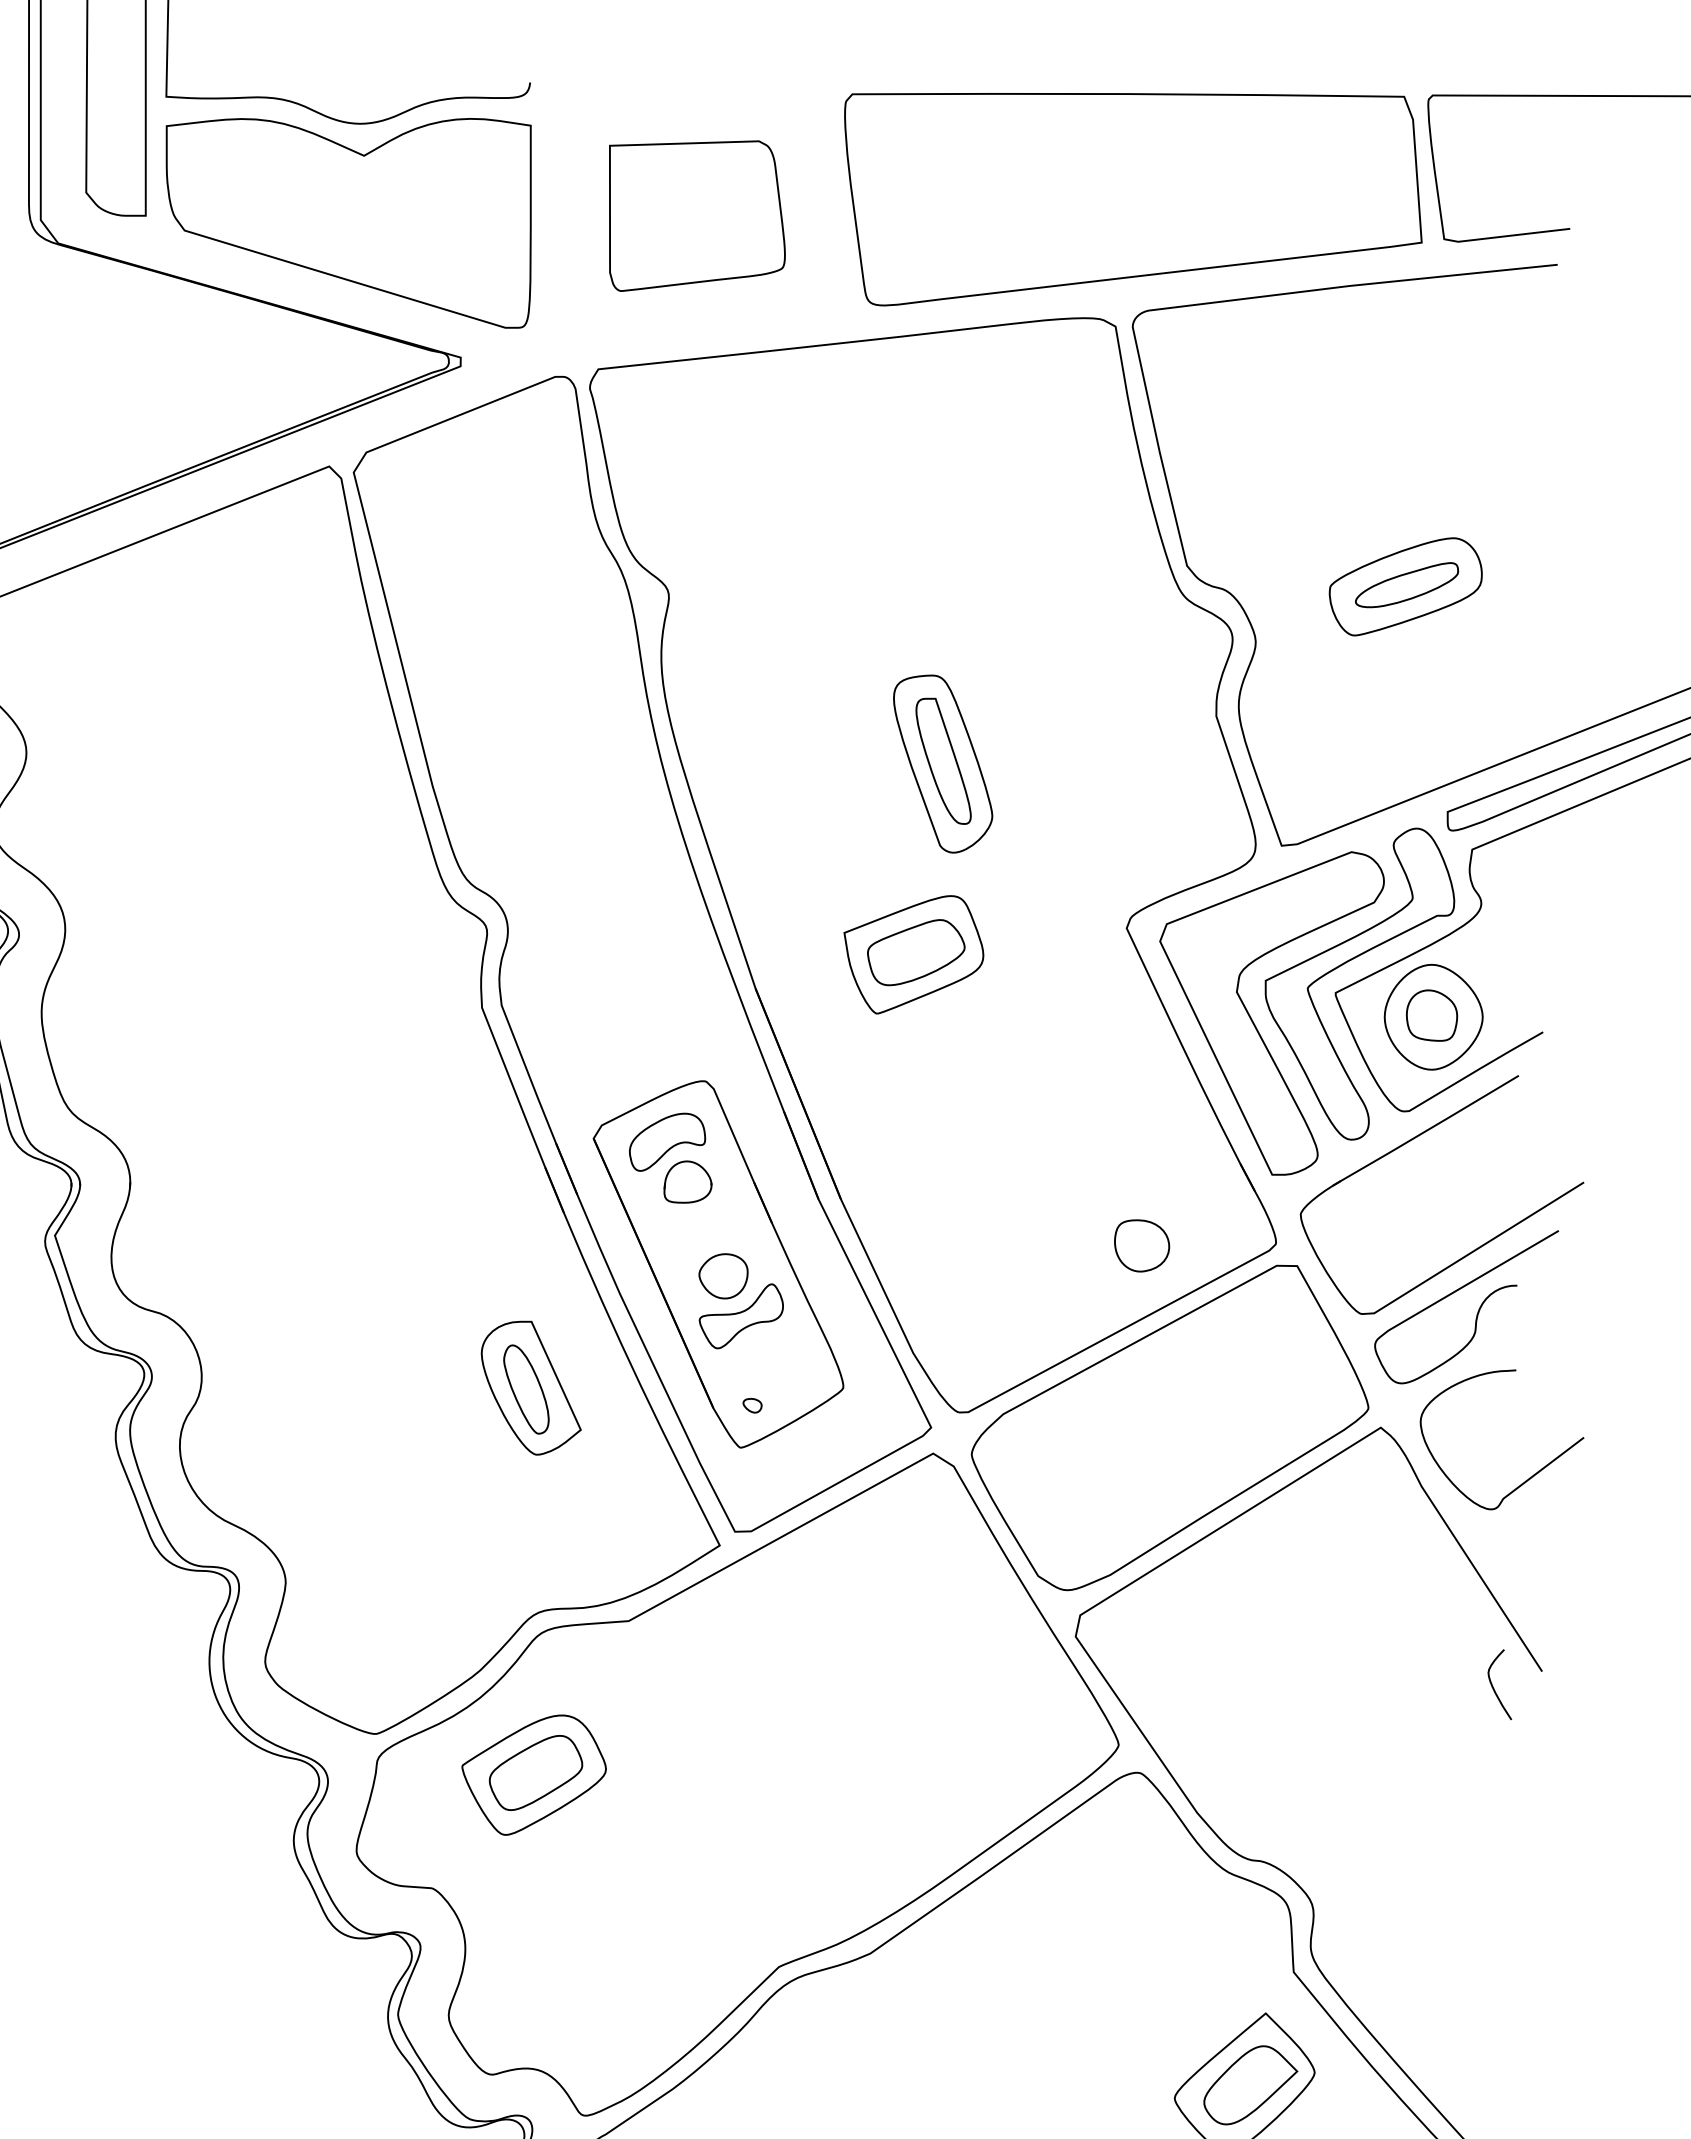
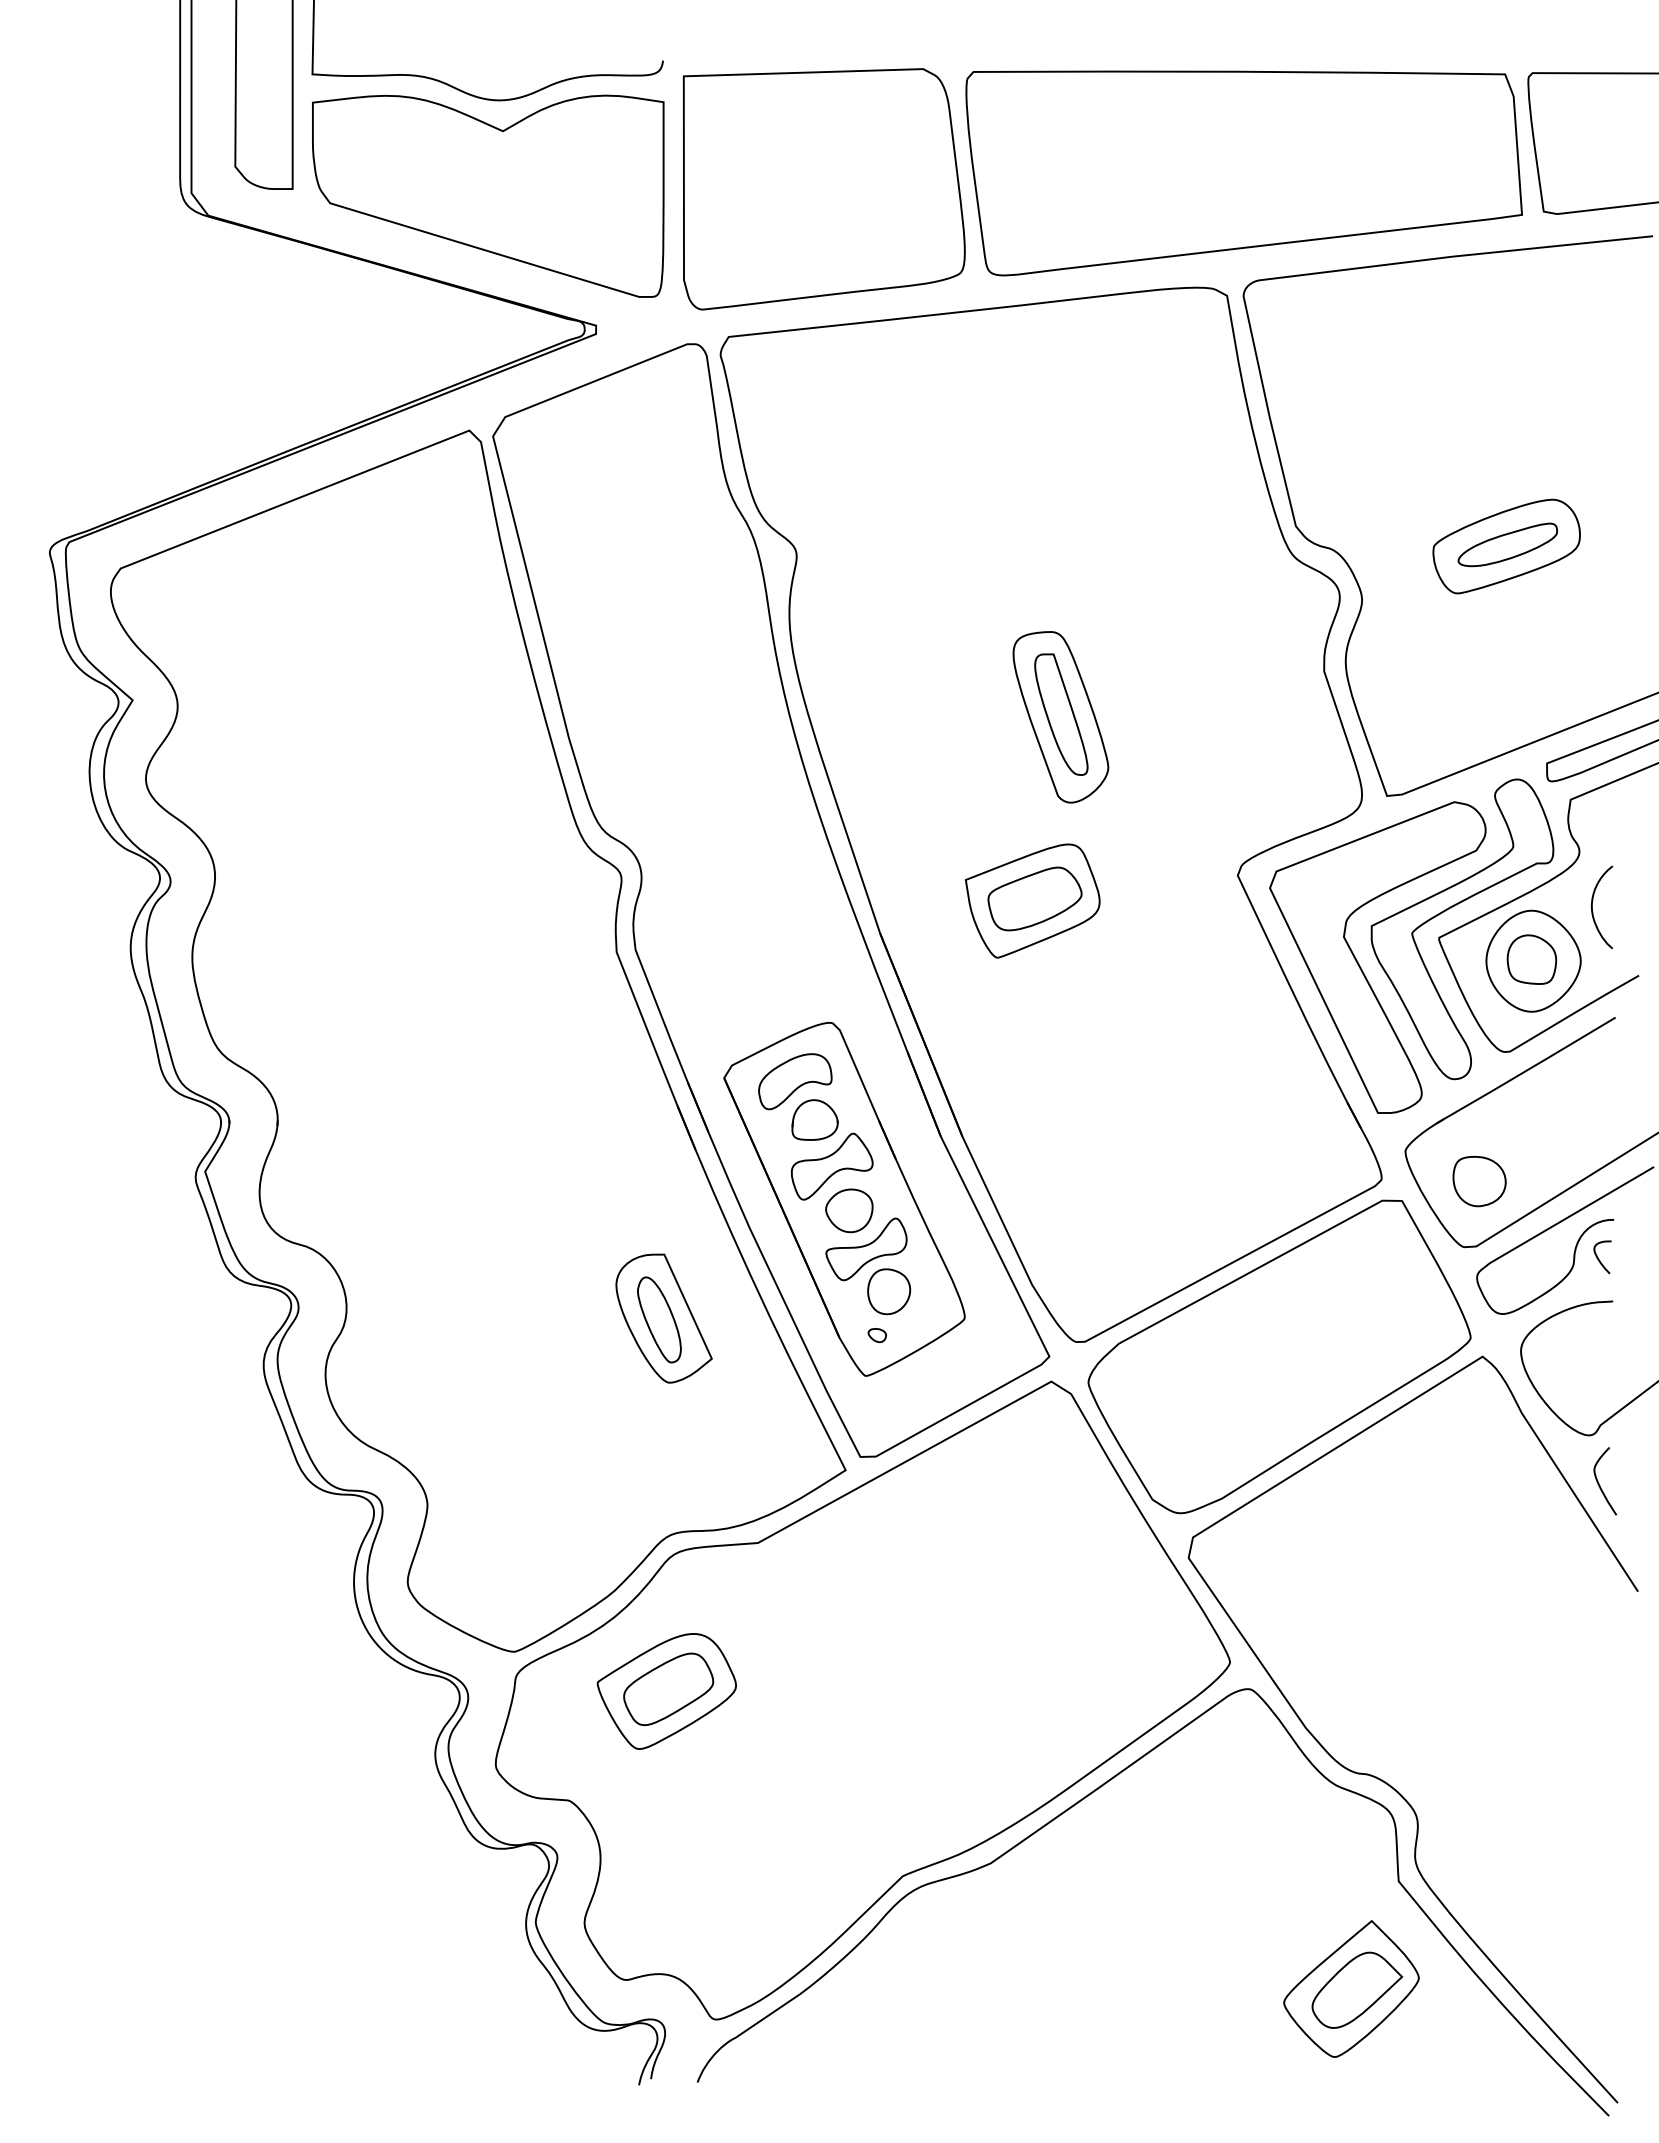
part: (696, 216) -> (823, 189), size x1.67
curve: (1495, 965) -> (1593, 911), added
part: (706, 1230) -> (832, 1166), added
part: (1141, 1245) -> (1479, 1181), moved
curve: (1502, 1326) -> (1599, 1259), added
part: (765, 1360) -> (889, 1291), added
curve: (1493, 1686) -> (1599, 1483), moved

